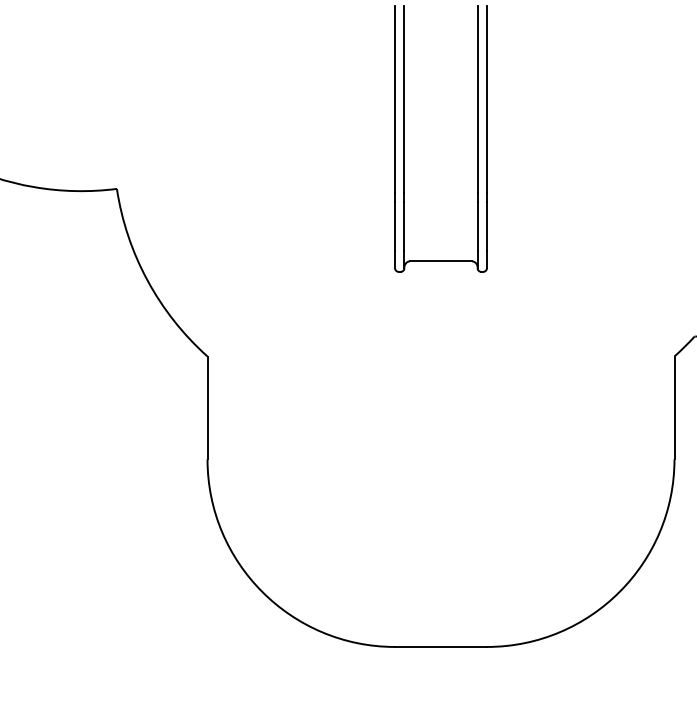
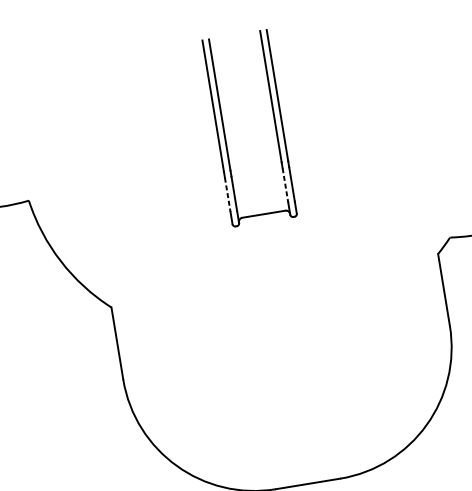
line: (395, 226) -> (228, 195), solid -> dashed
line: (477, 226) -> (285, 185), solid -> dashed

